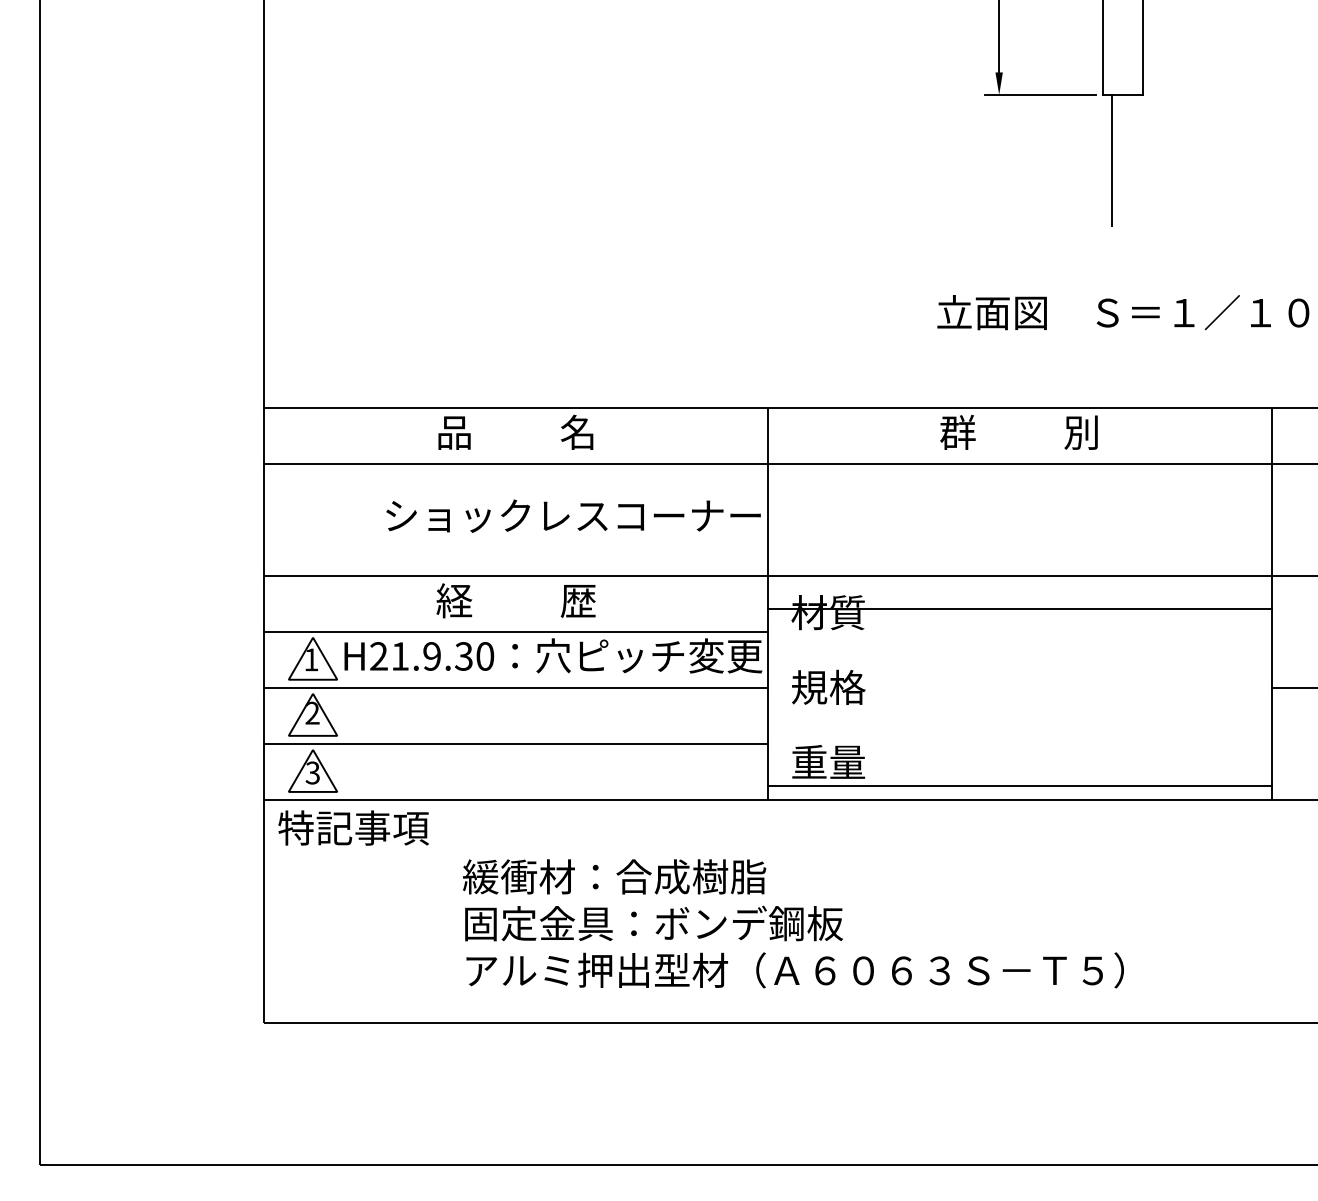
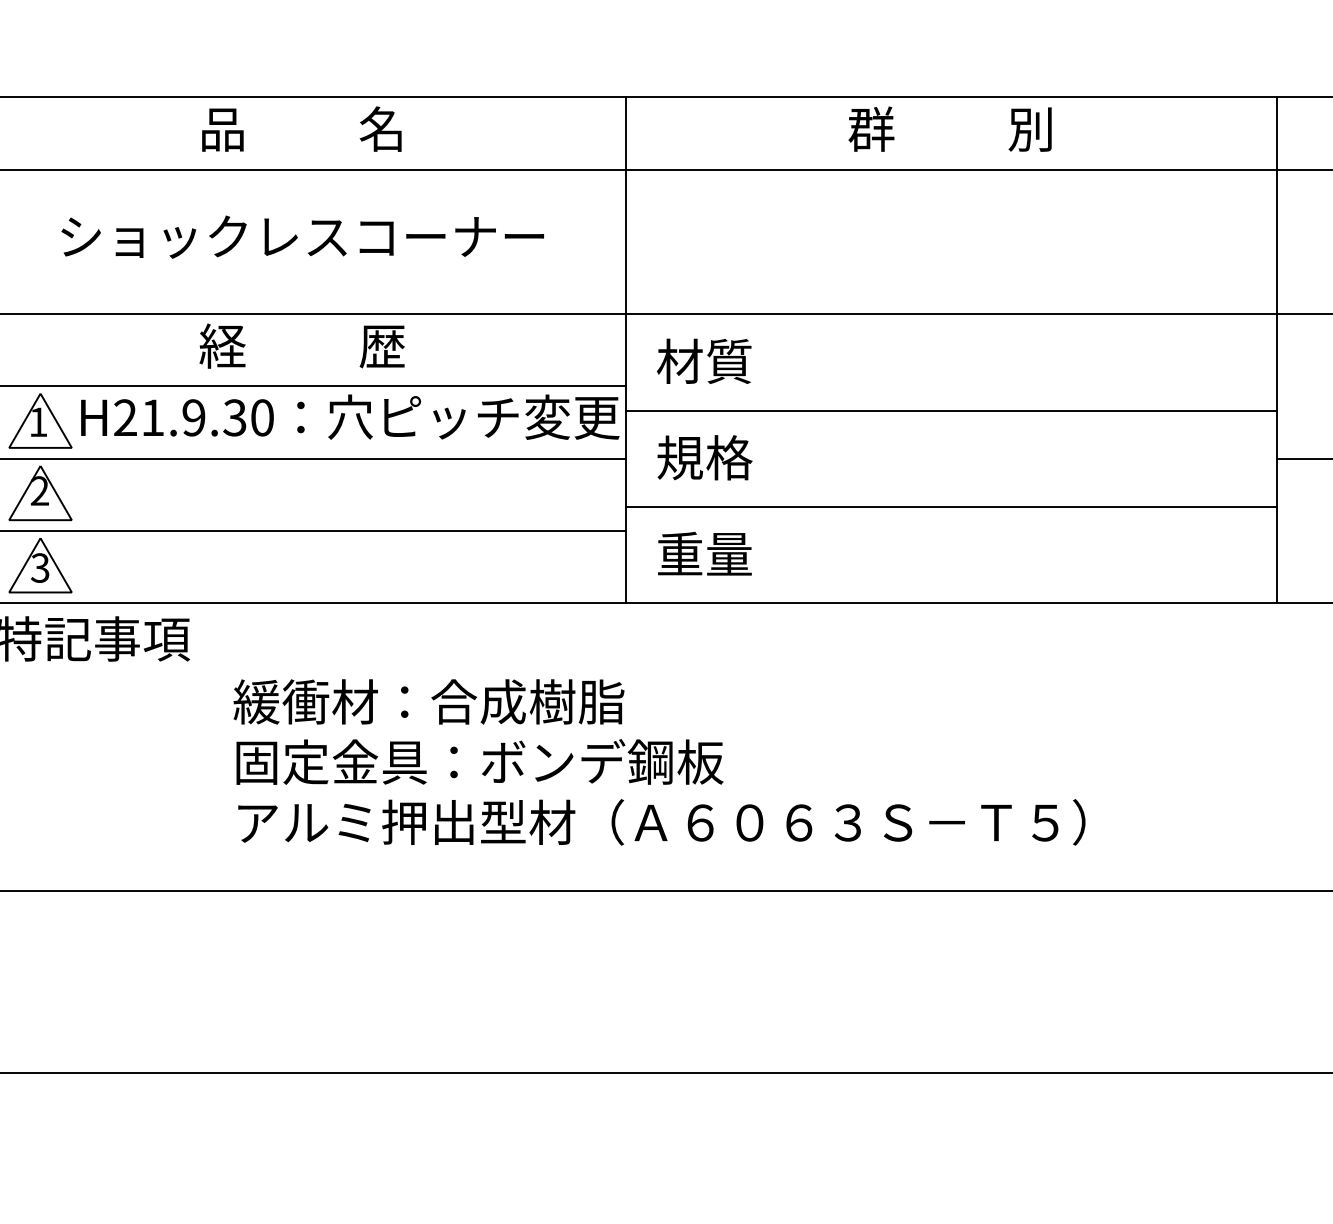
text: (573, 515) -> (302, 236), moved
line: (1019, 608) -> (950, 410), moved
line: (1019, 785) -> (950, 506), moved

